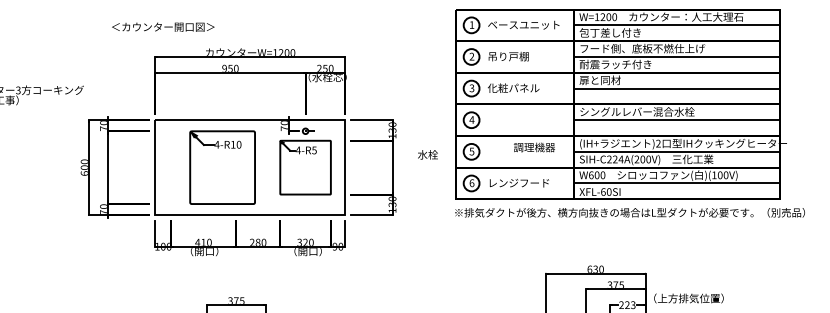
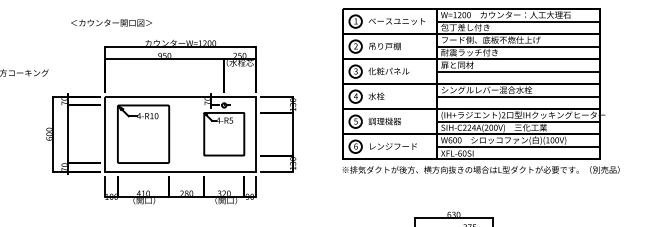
text: (534, 147) -> (384, 121), moved
text: (427, 154) -> (376, 96), moved
part: (222, 167) -> (143, 134), moved

